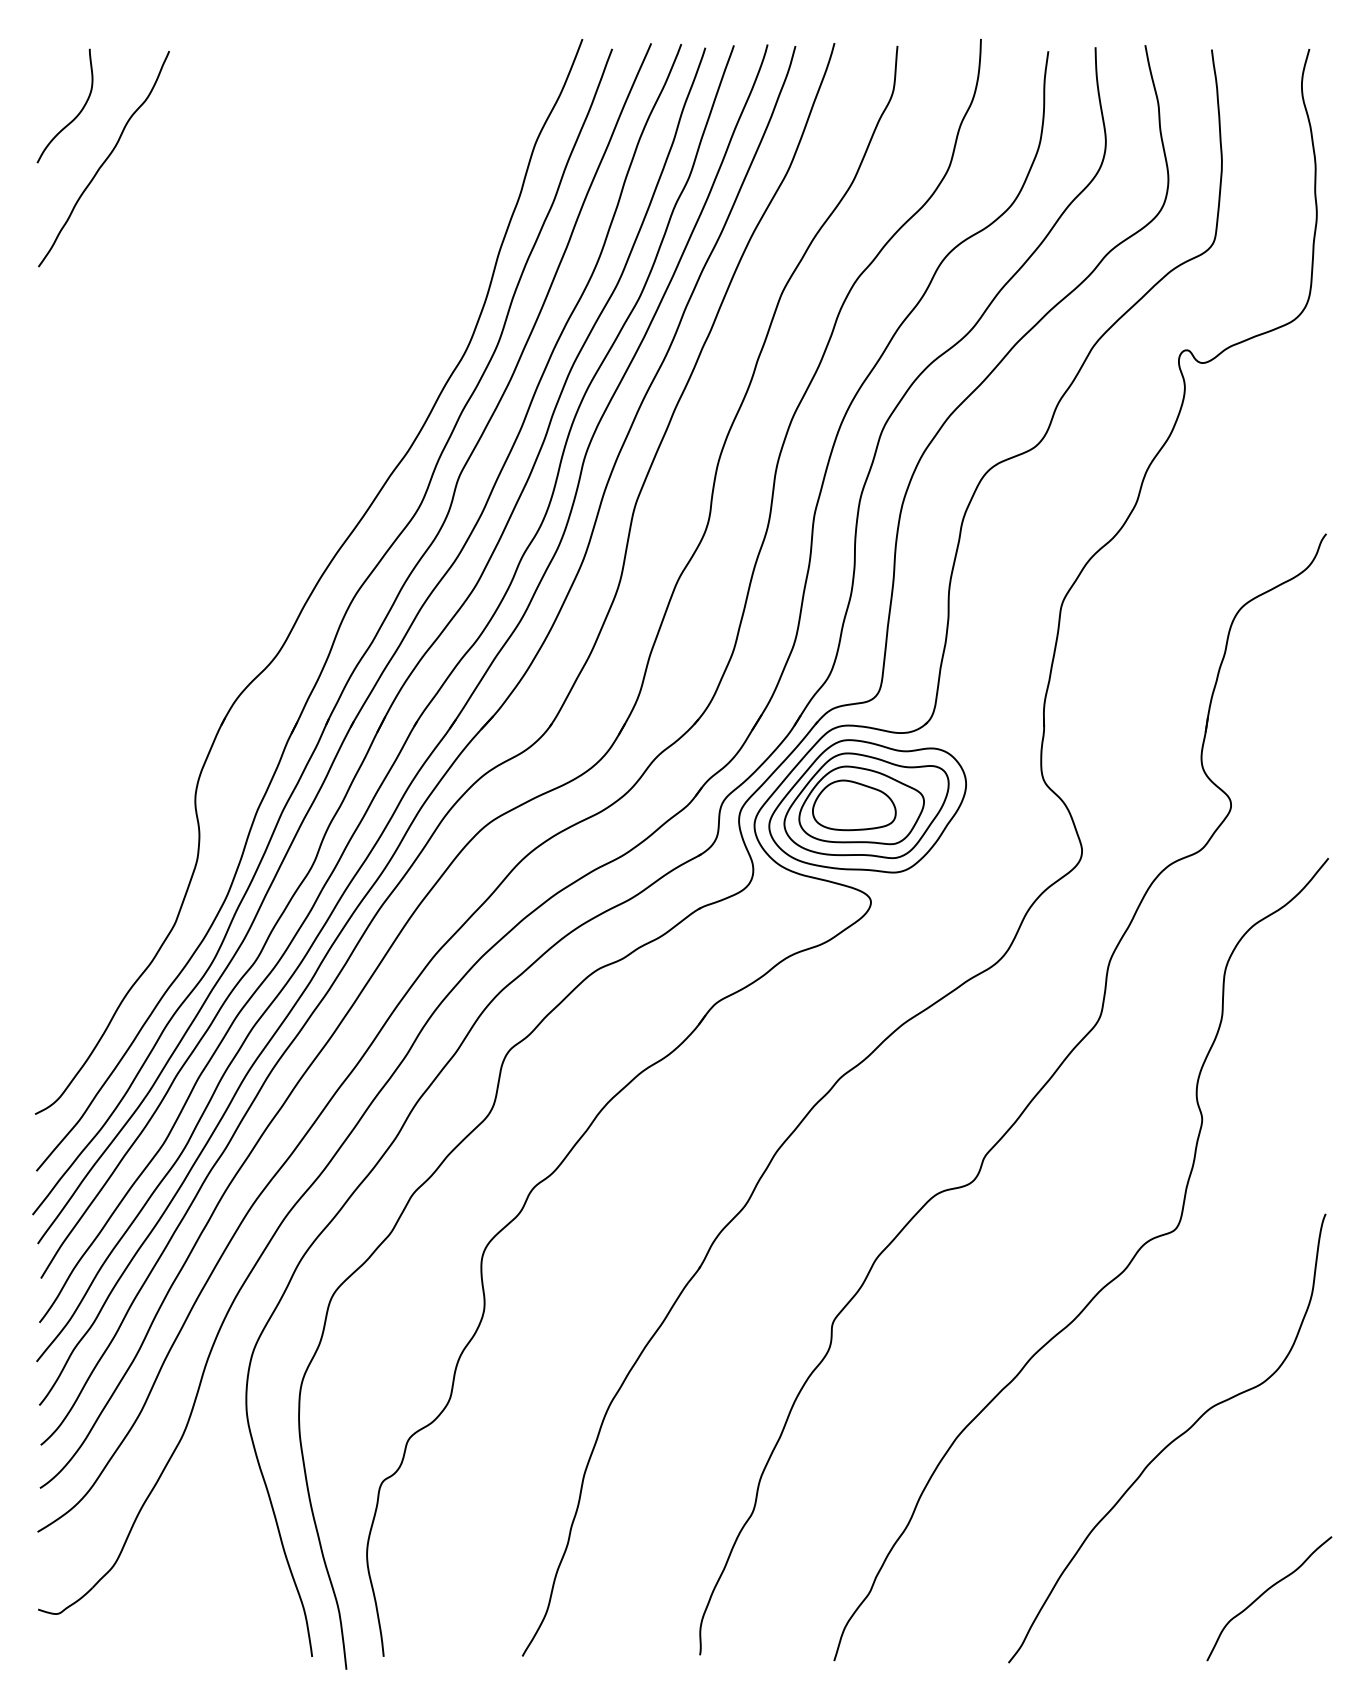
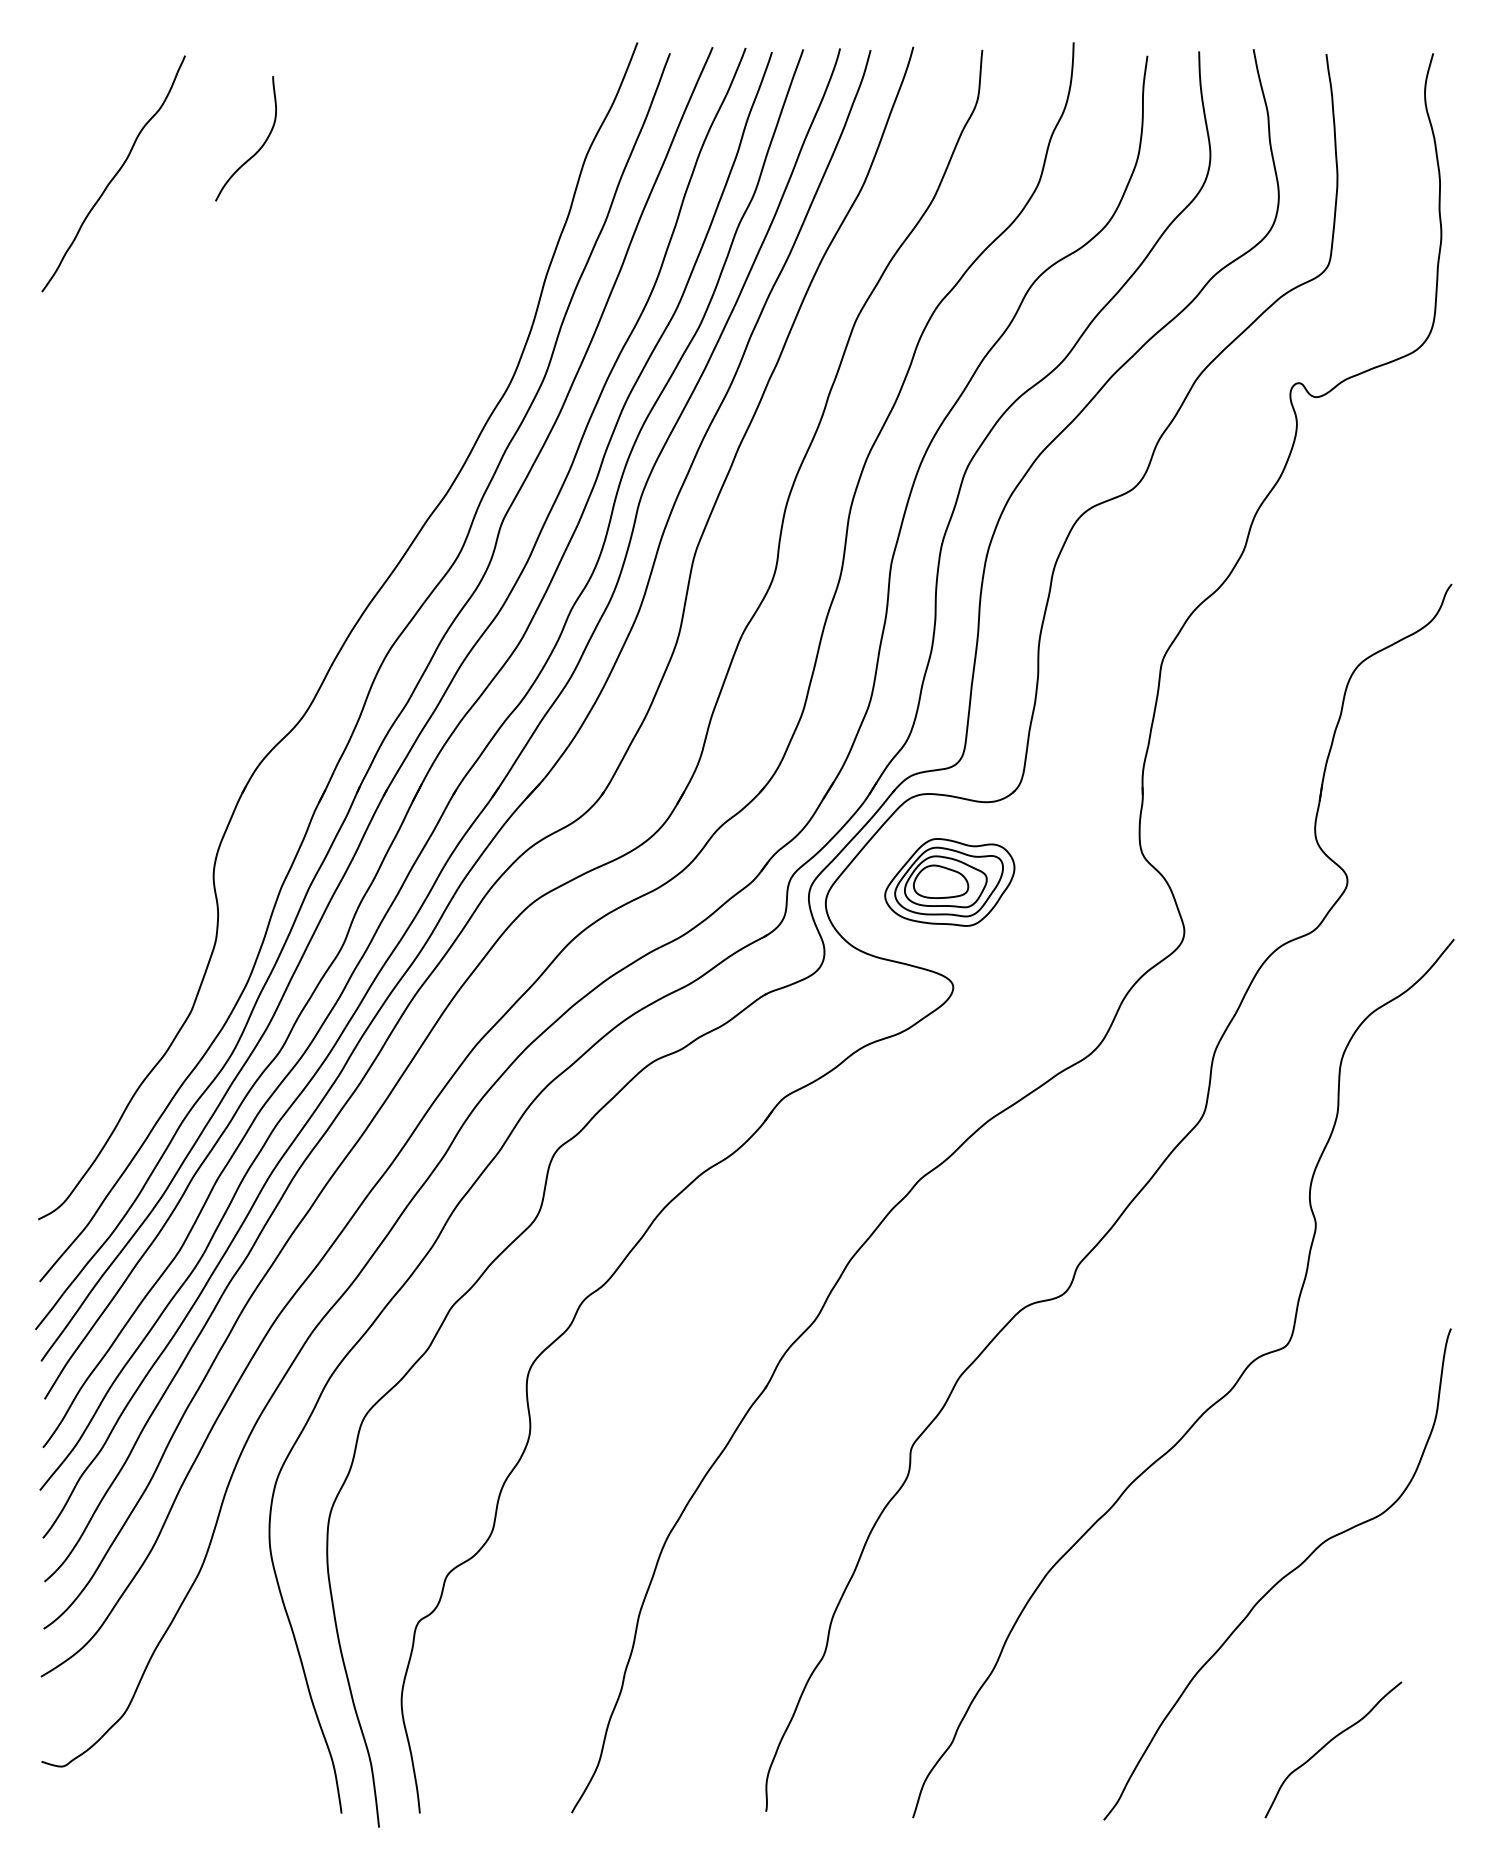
curve: (75, 116) -> (257, 150), moved
part: (867, 806) -> (949, 882), size x0.6
curve: (1266, 1592) -> (1330, 1742), moved

